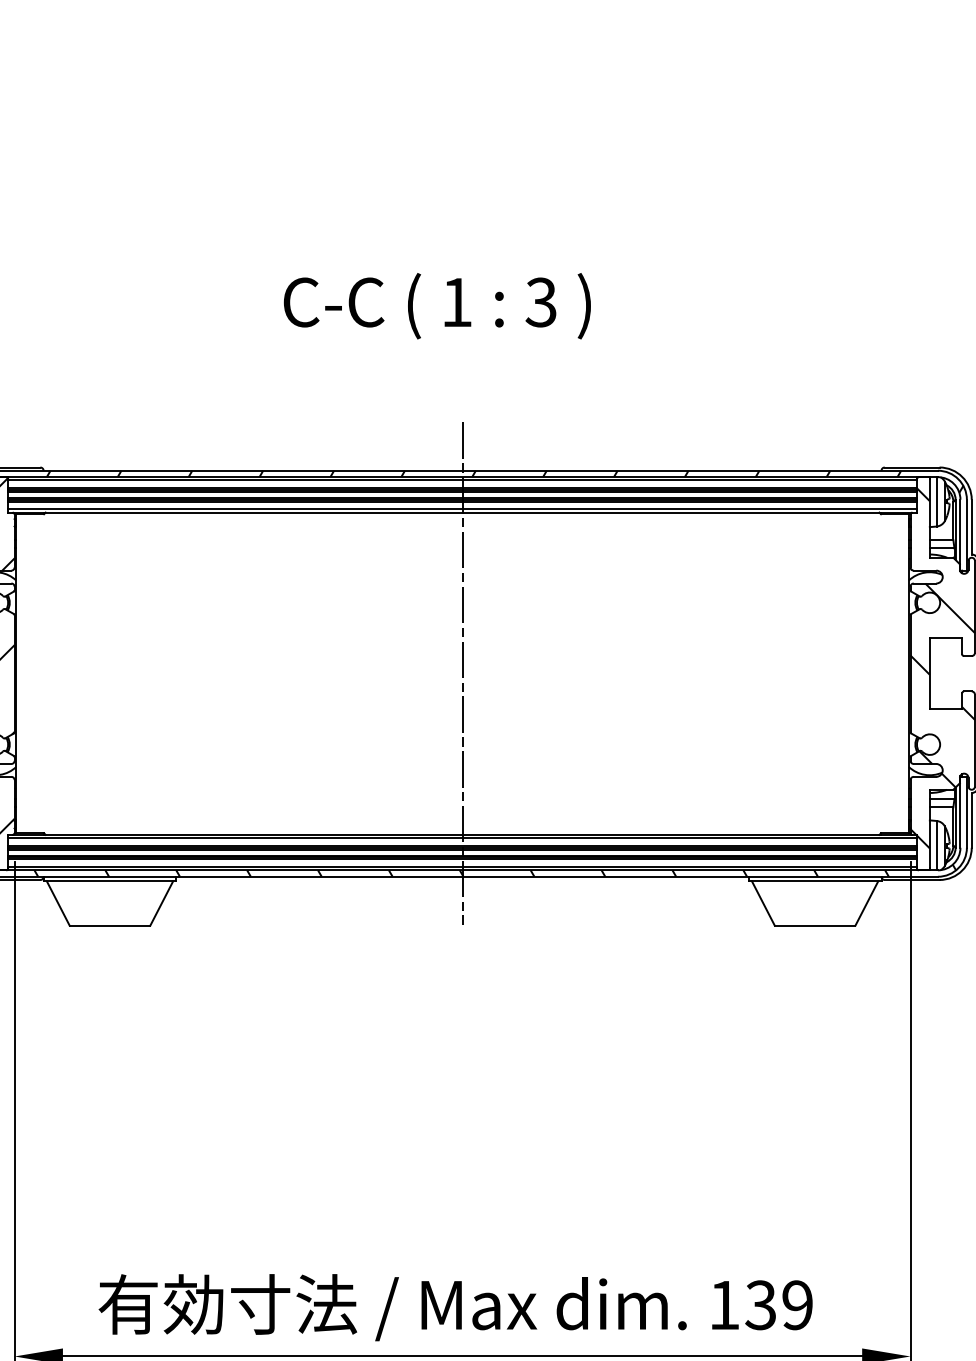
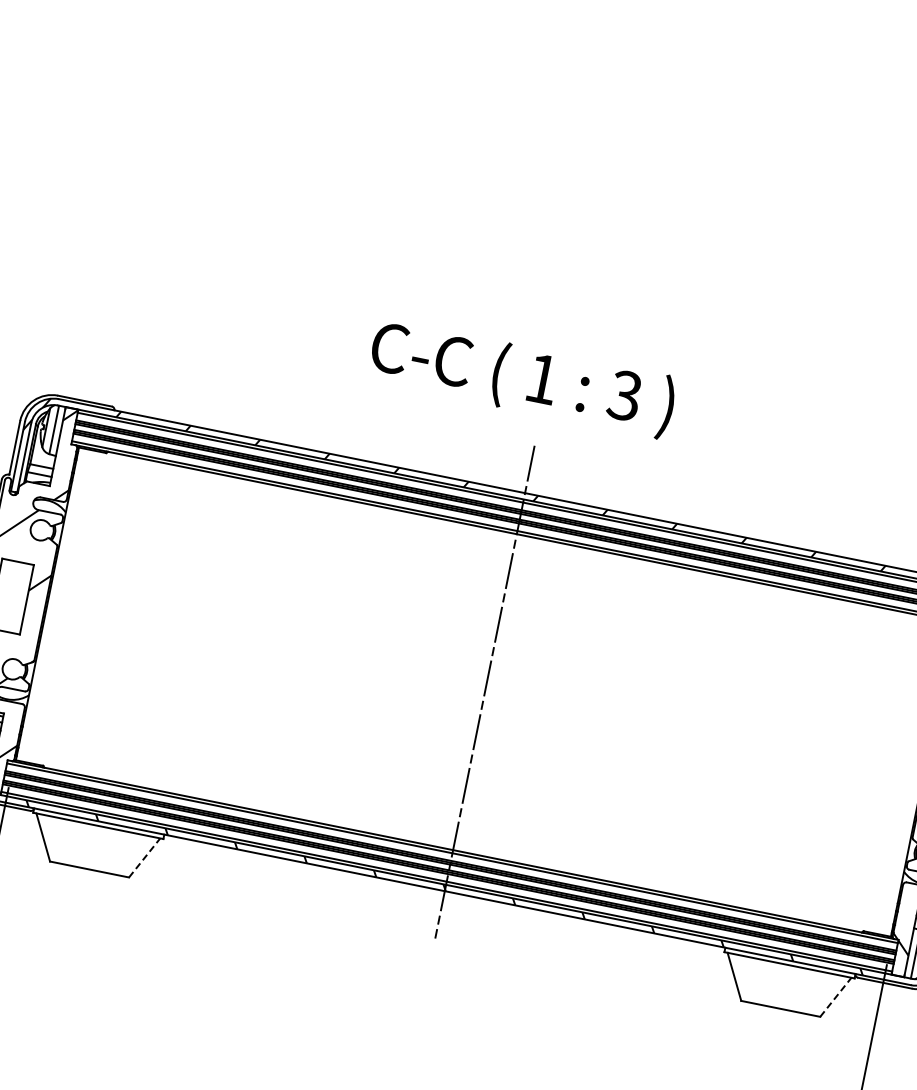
text: (437, 306) -> (522, 379), moved
line: (161, 903) -> (144, 857), solid -> dashed
line: (867, 903) -> (836, 997), solid -> dashed

